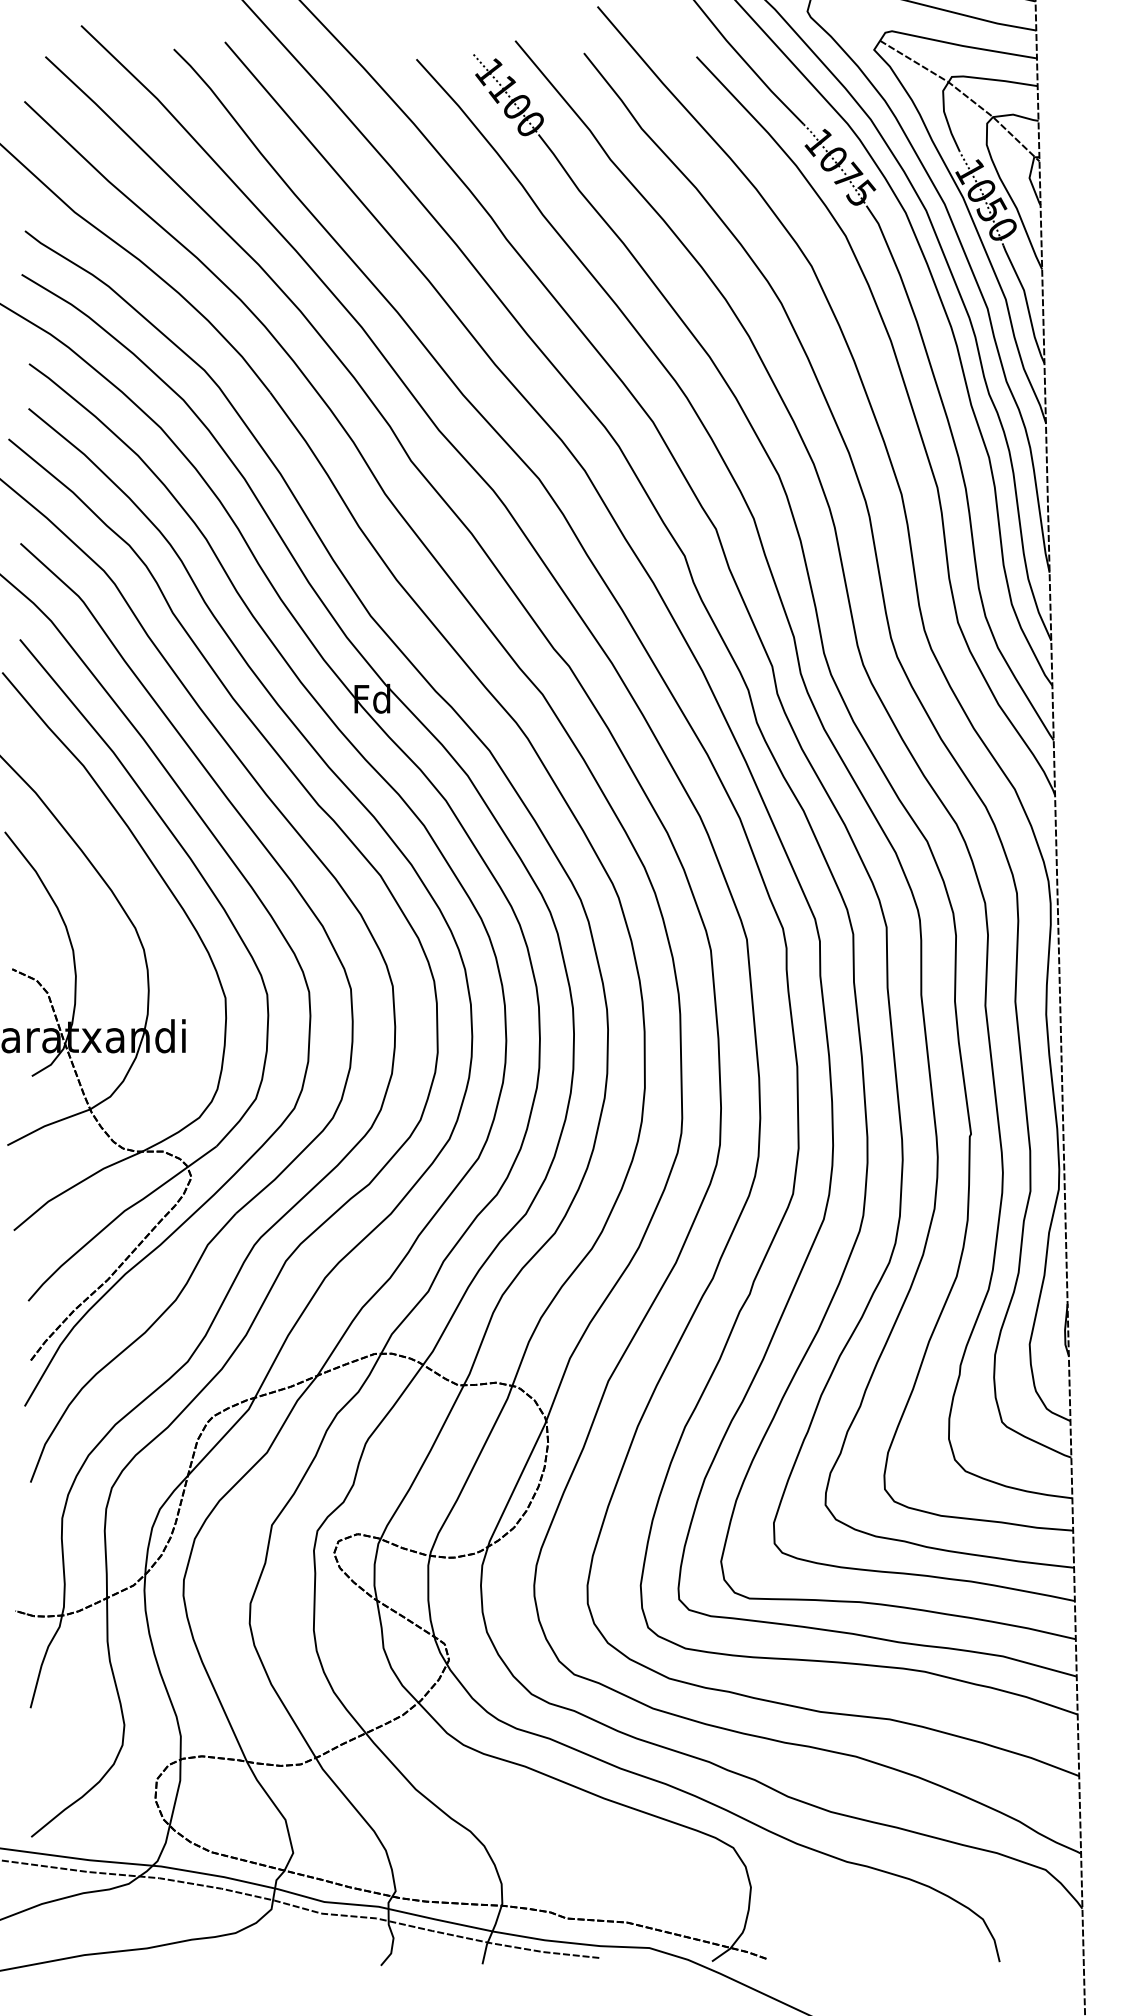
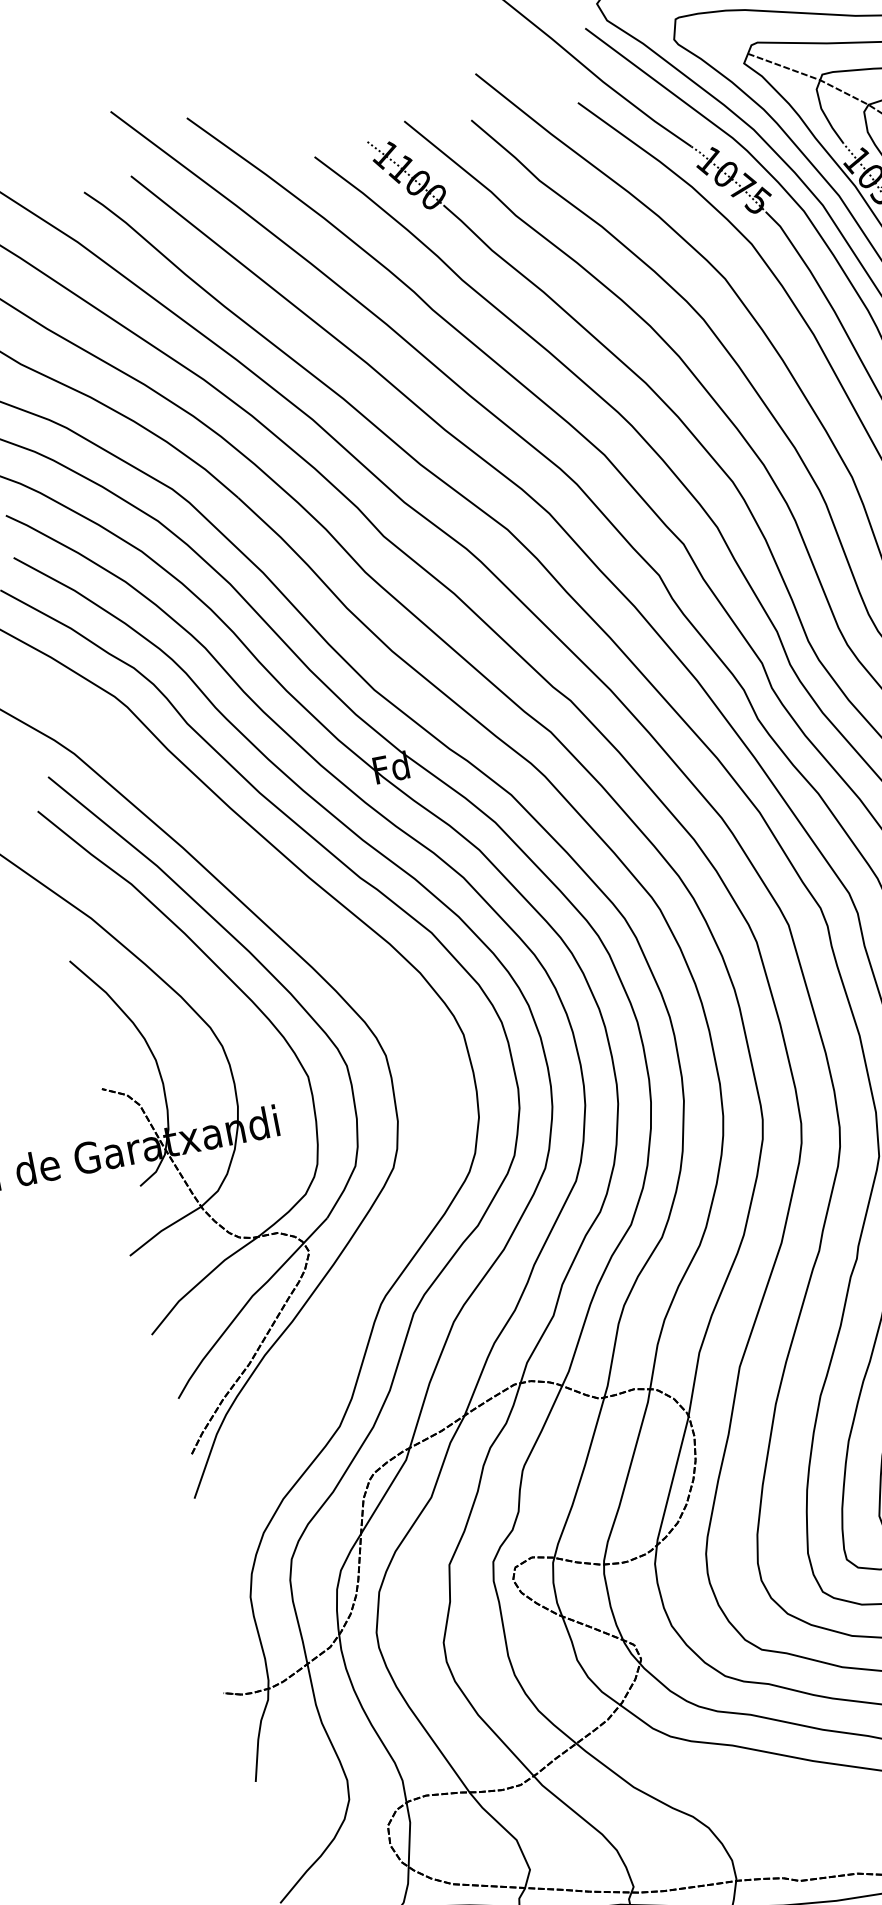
part: (328, 940) -> (394, 1003), removed

